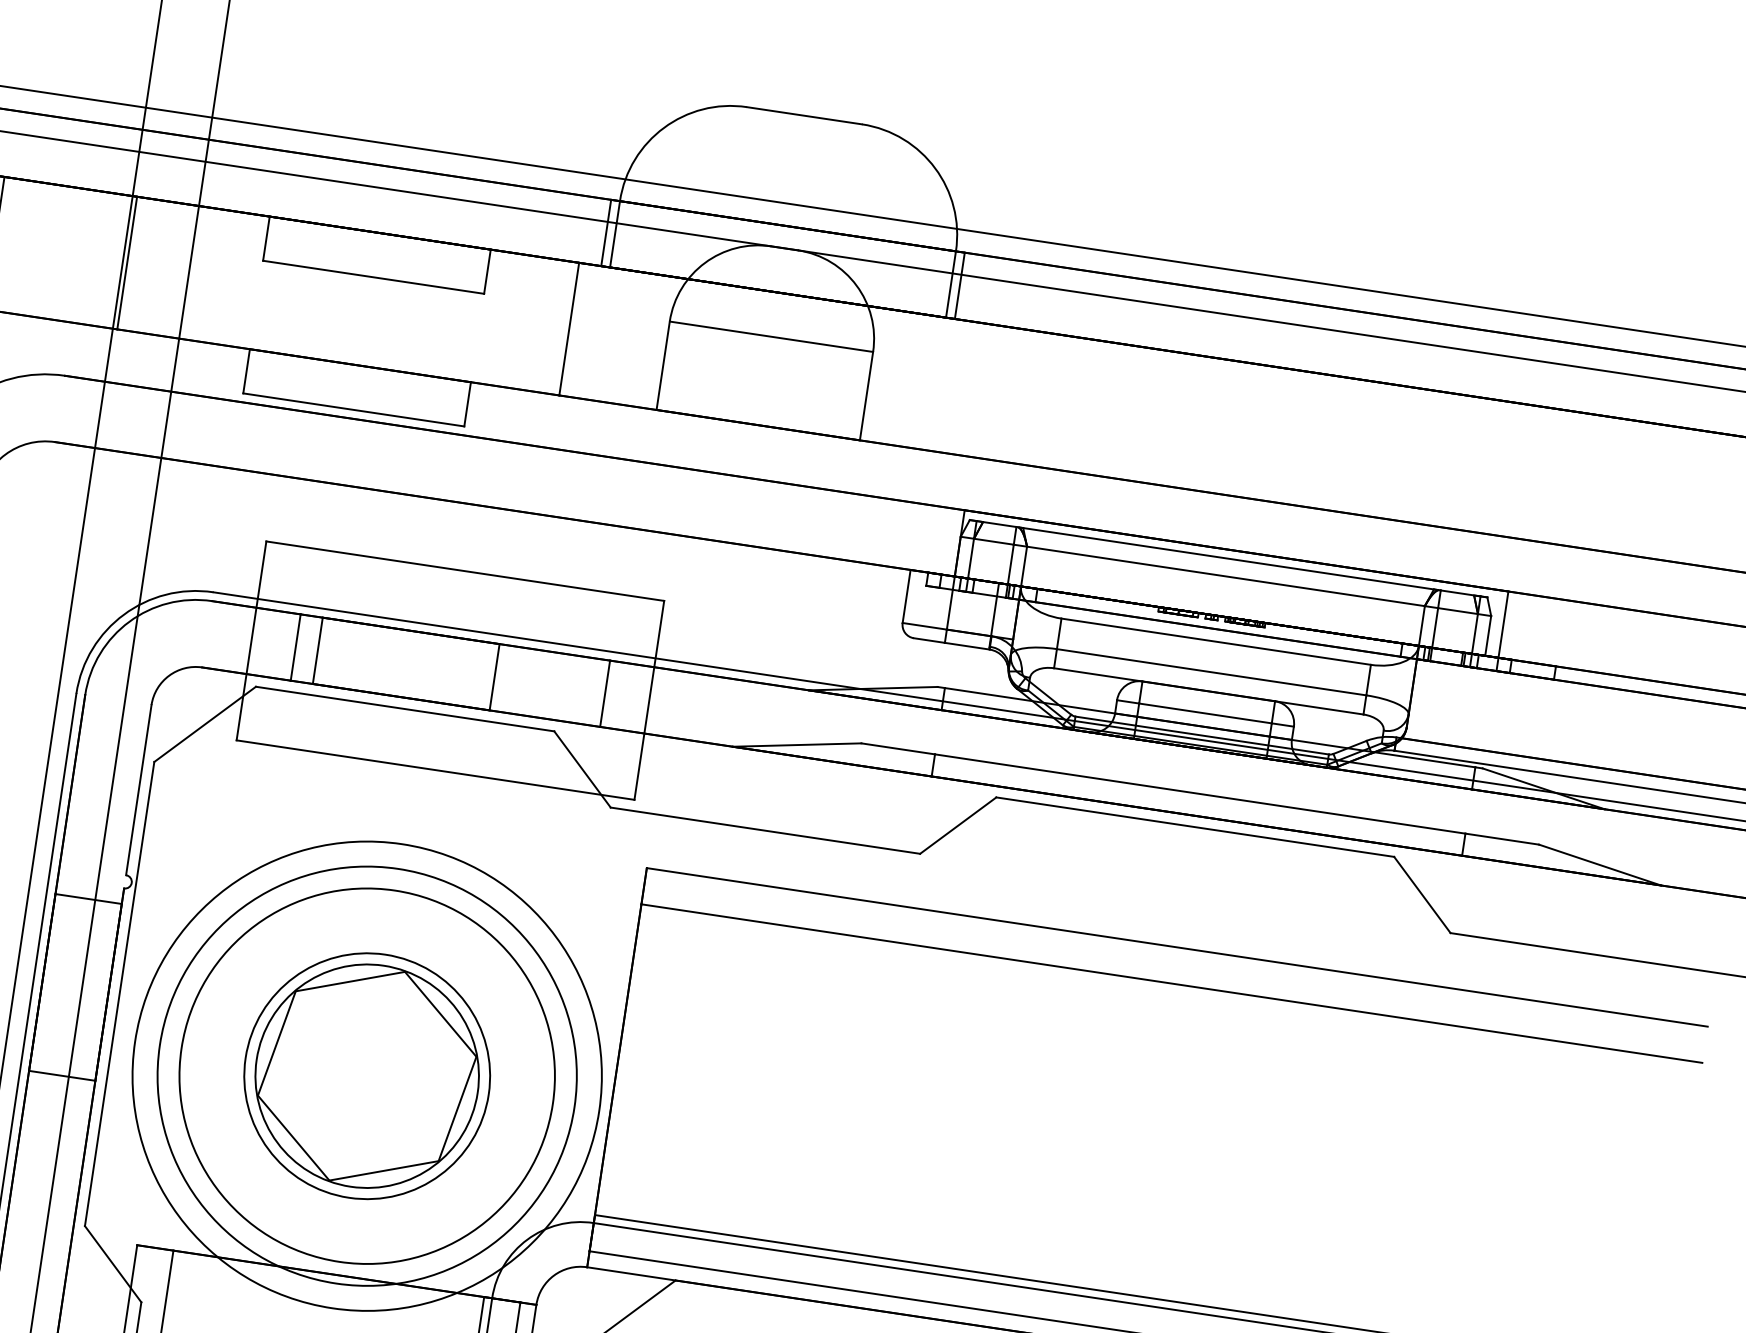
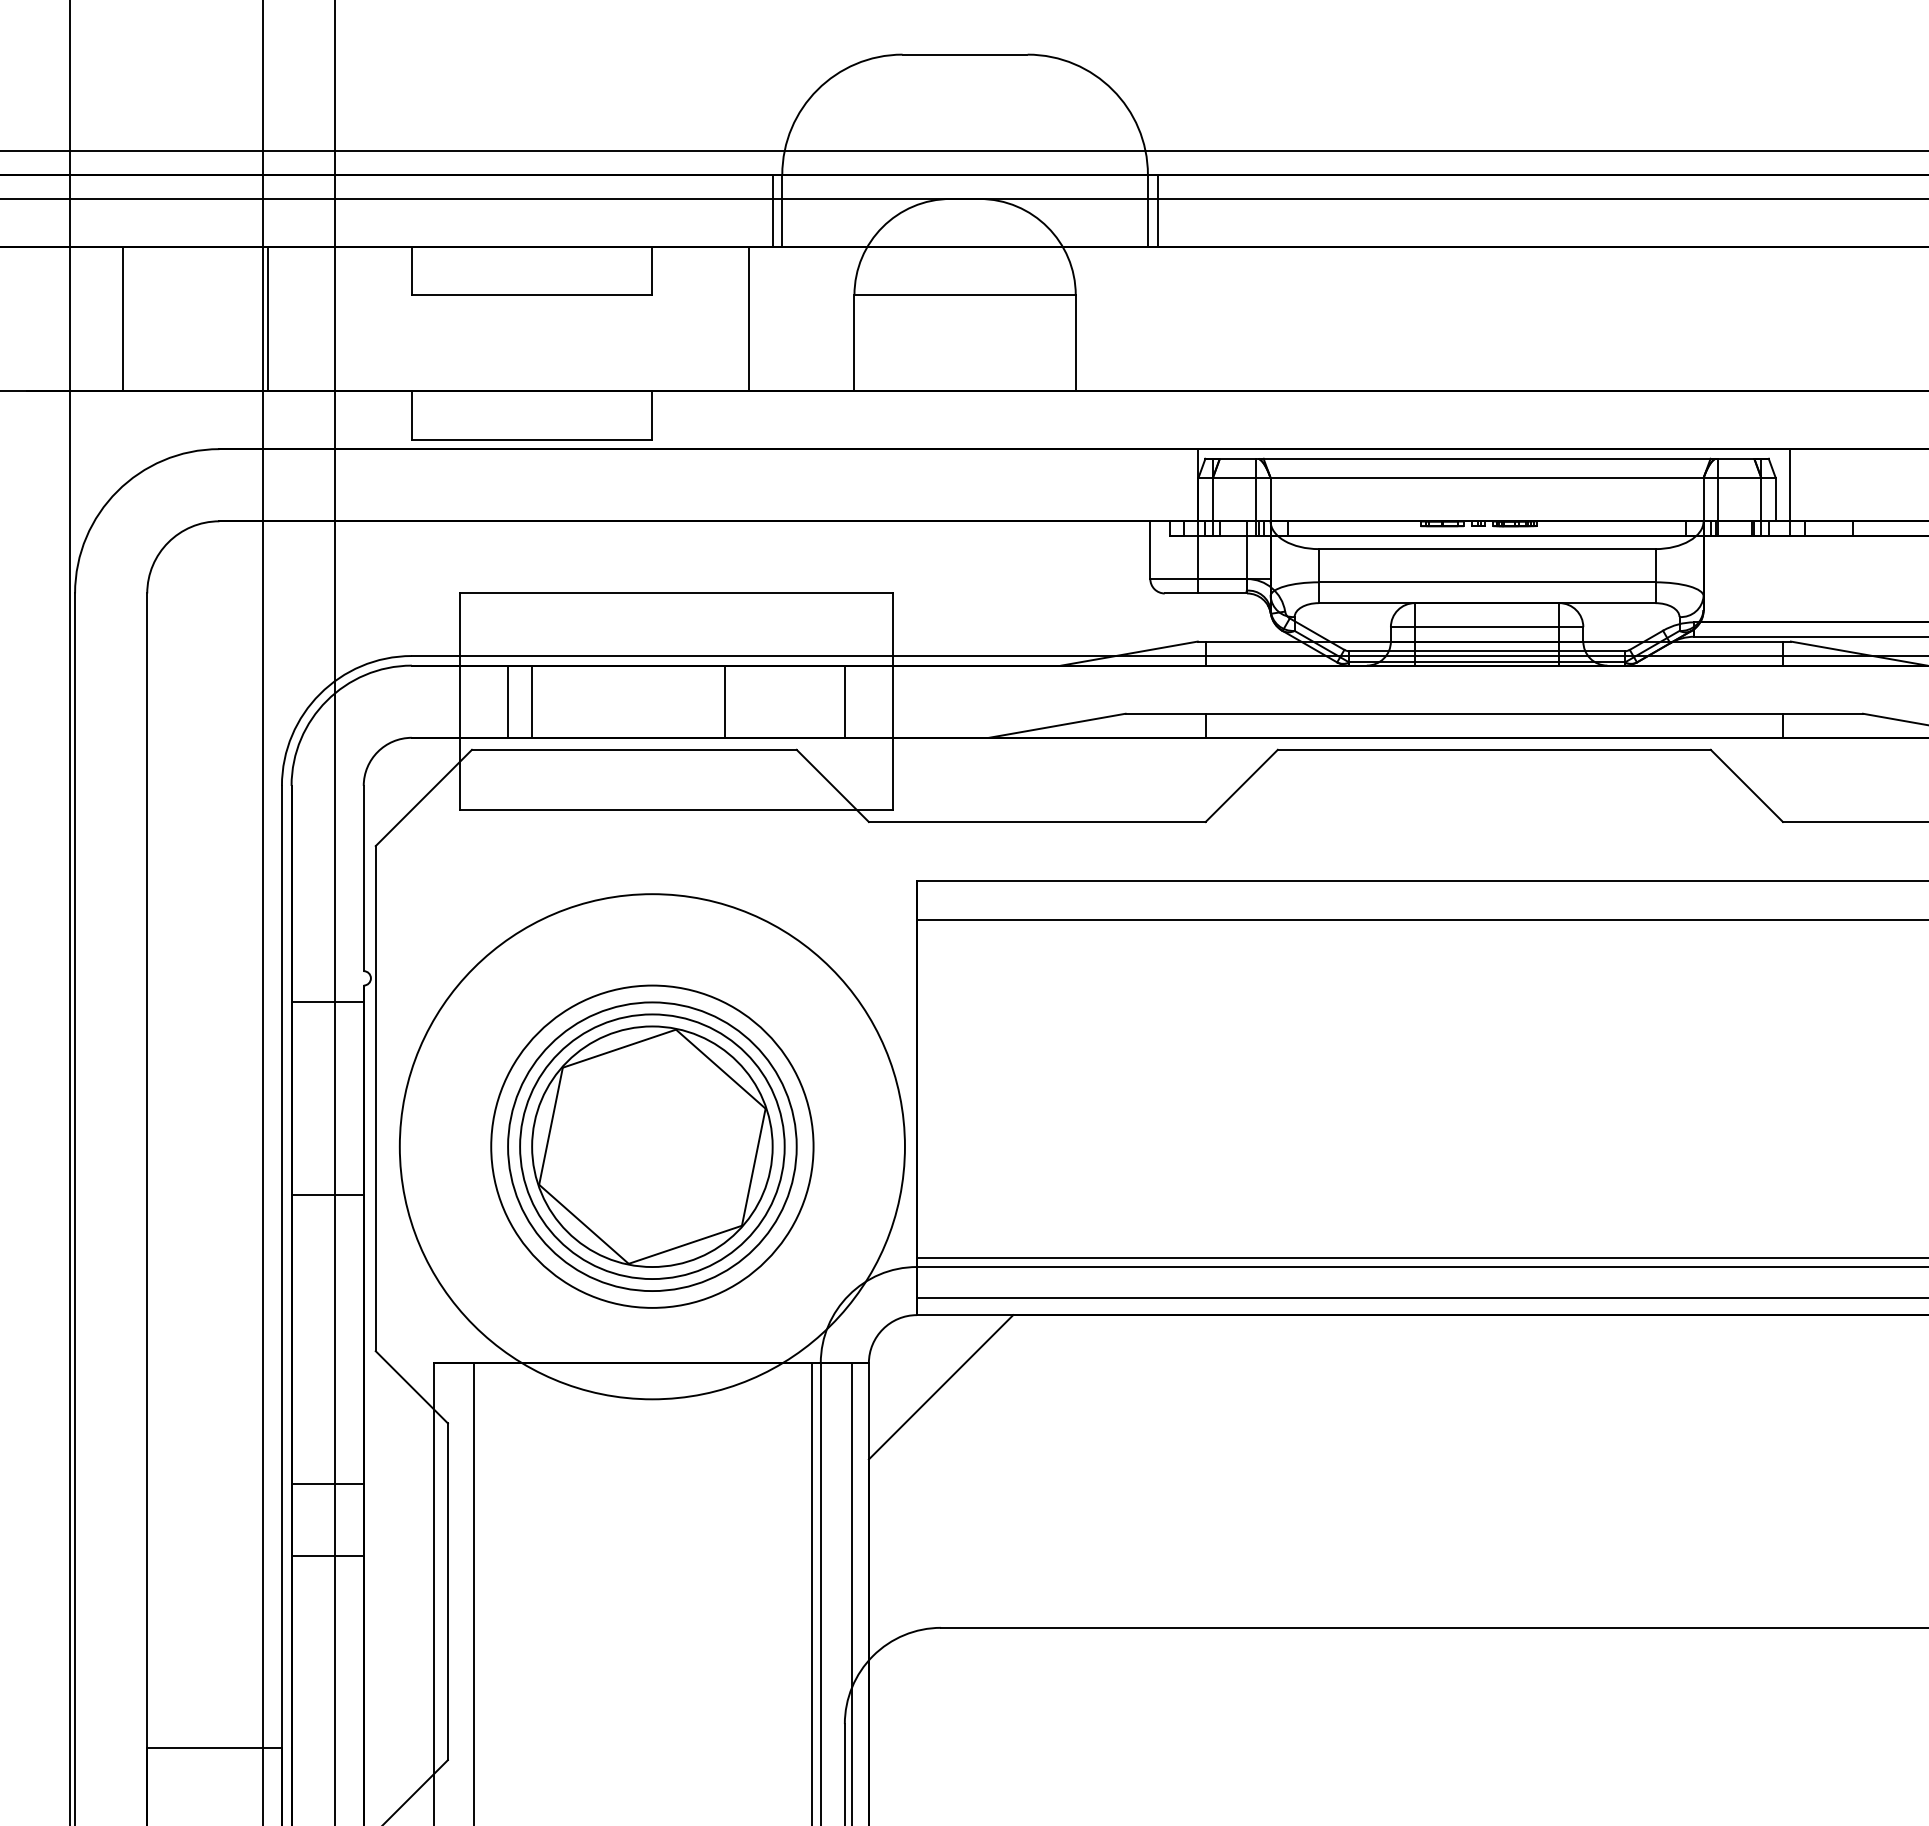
circle: (367, 1076) -> (652, 1146), size x0.71
circle: (367, 1076) -> (652, 1146), size x0.71

